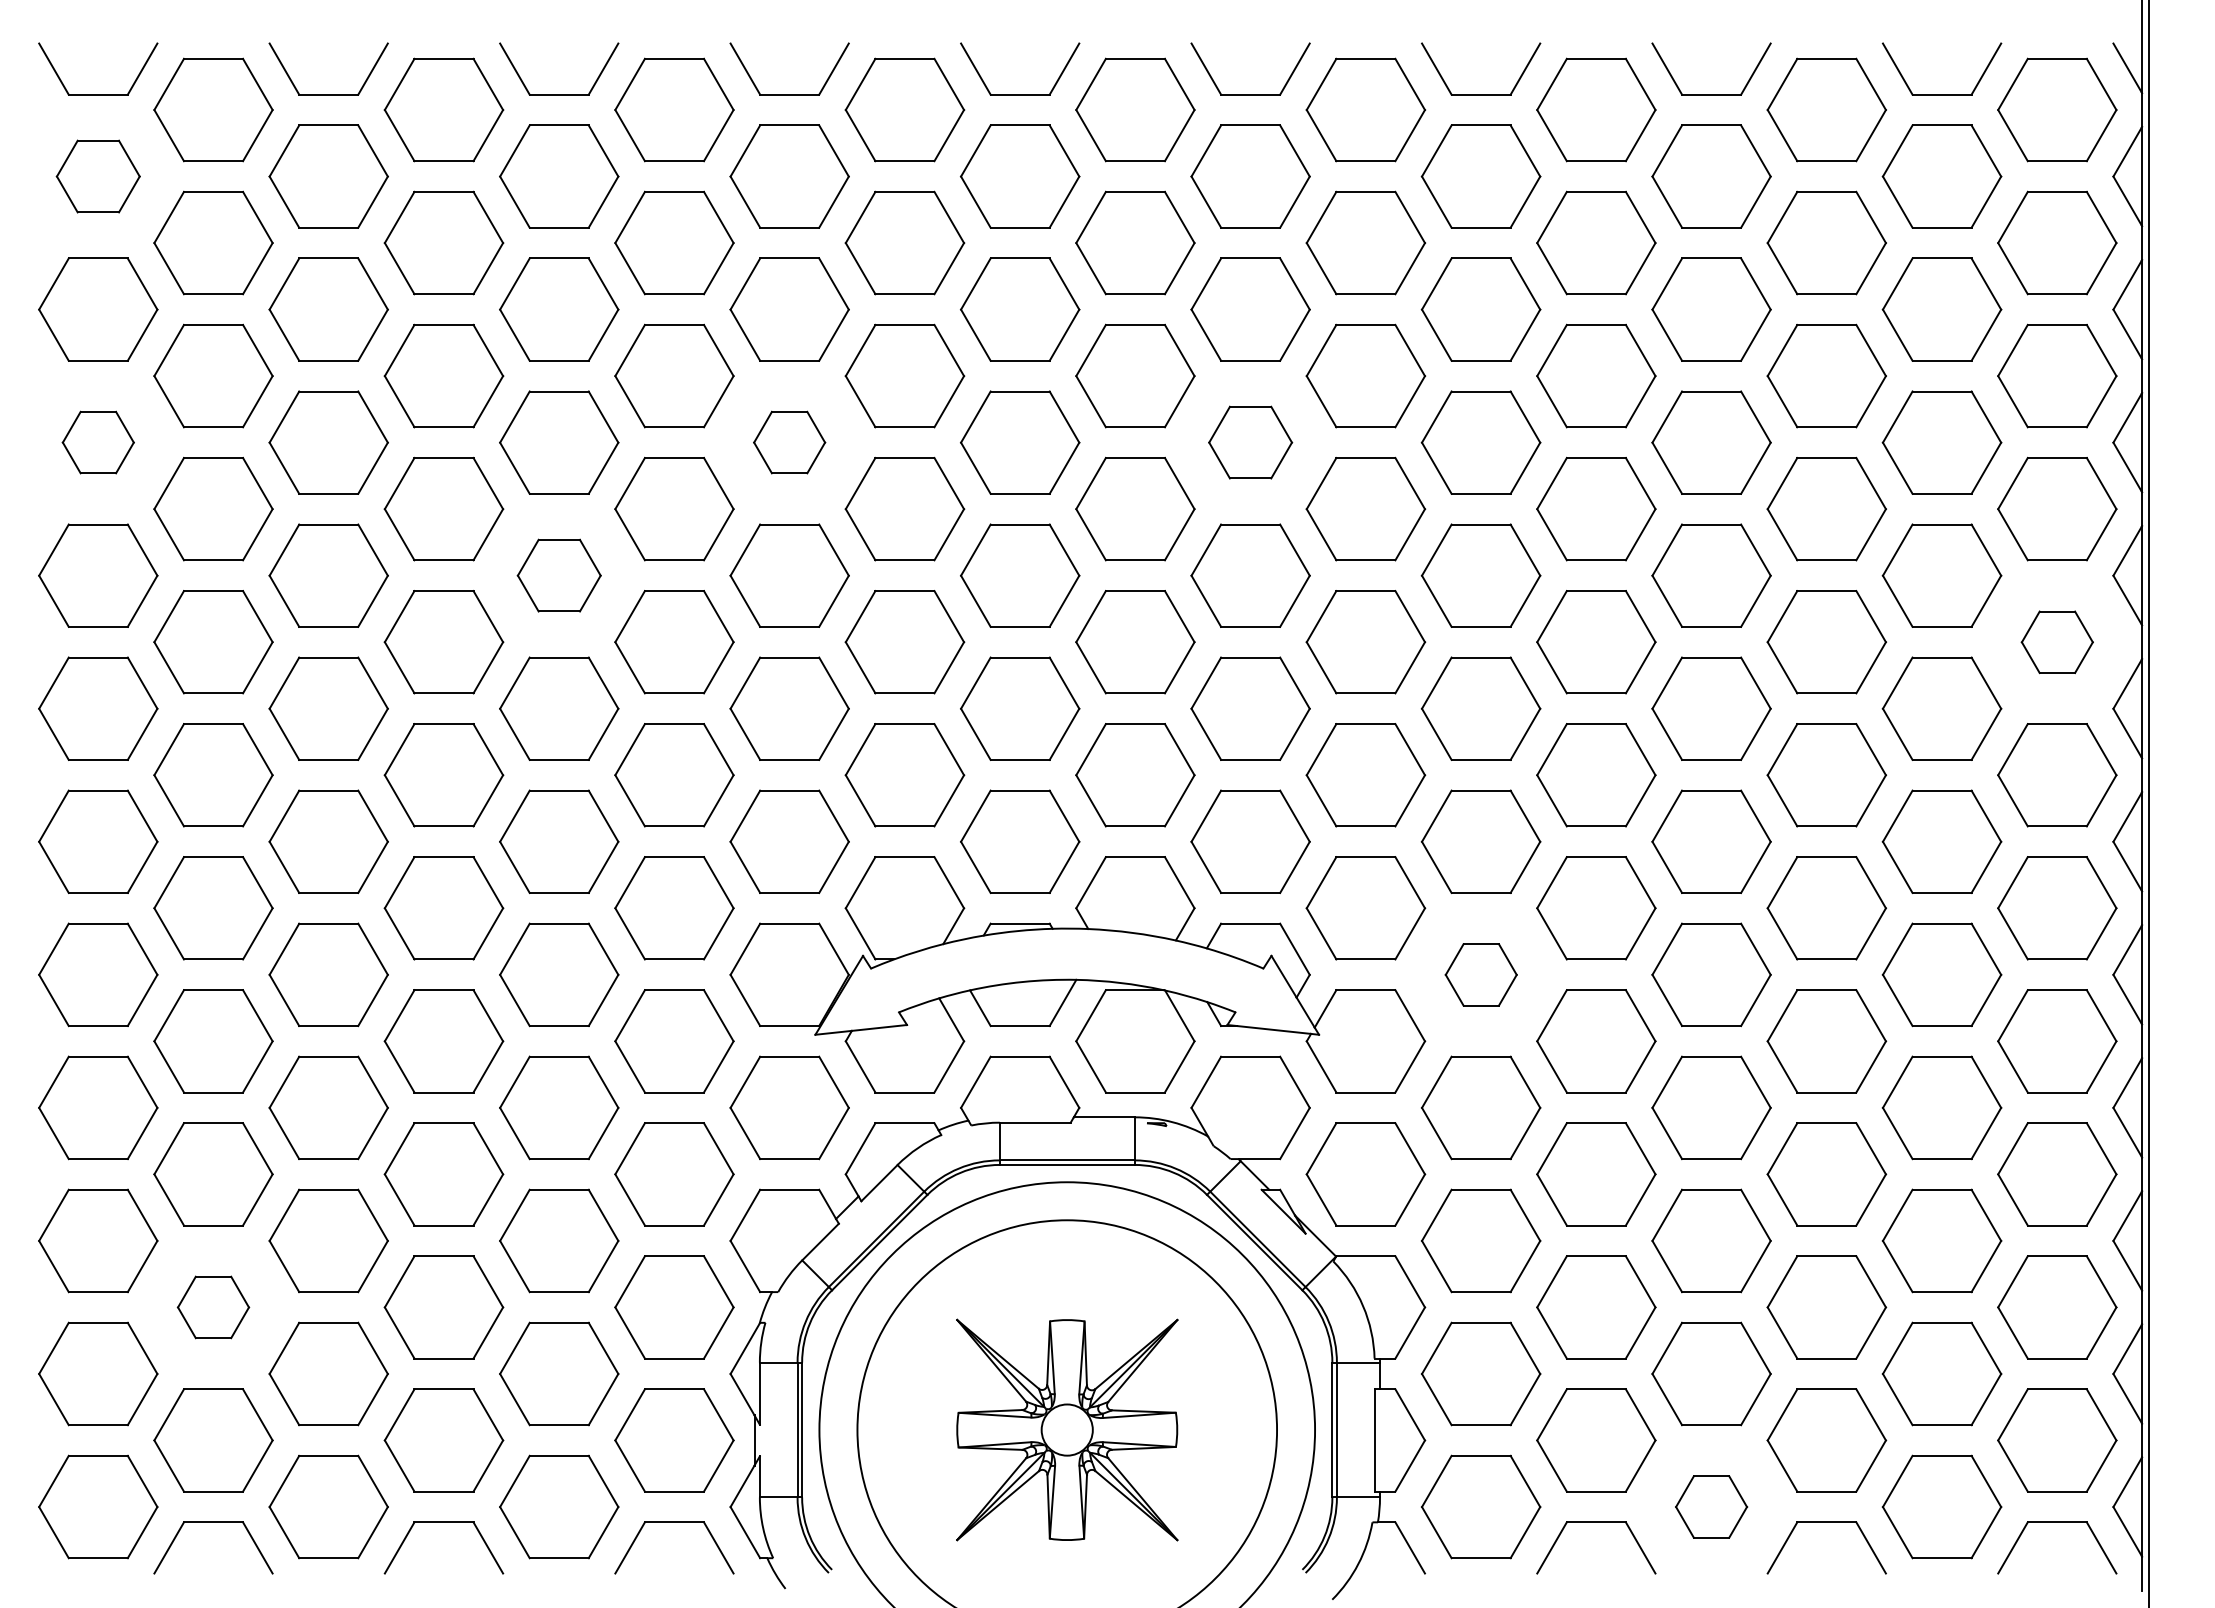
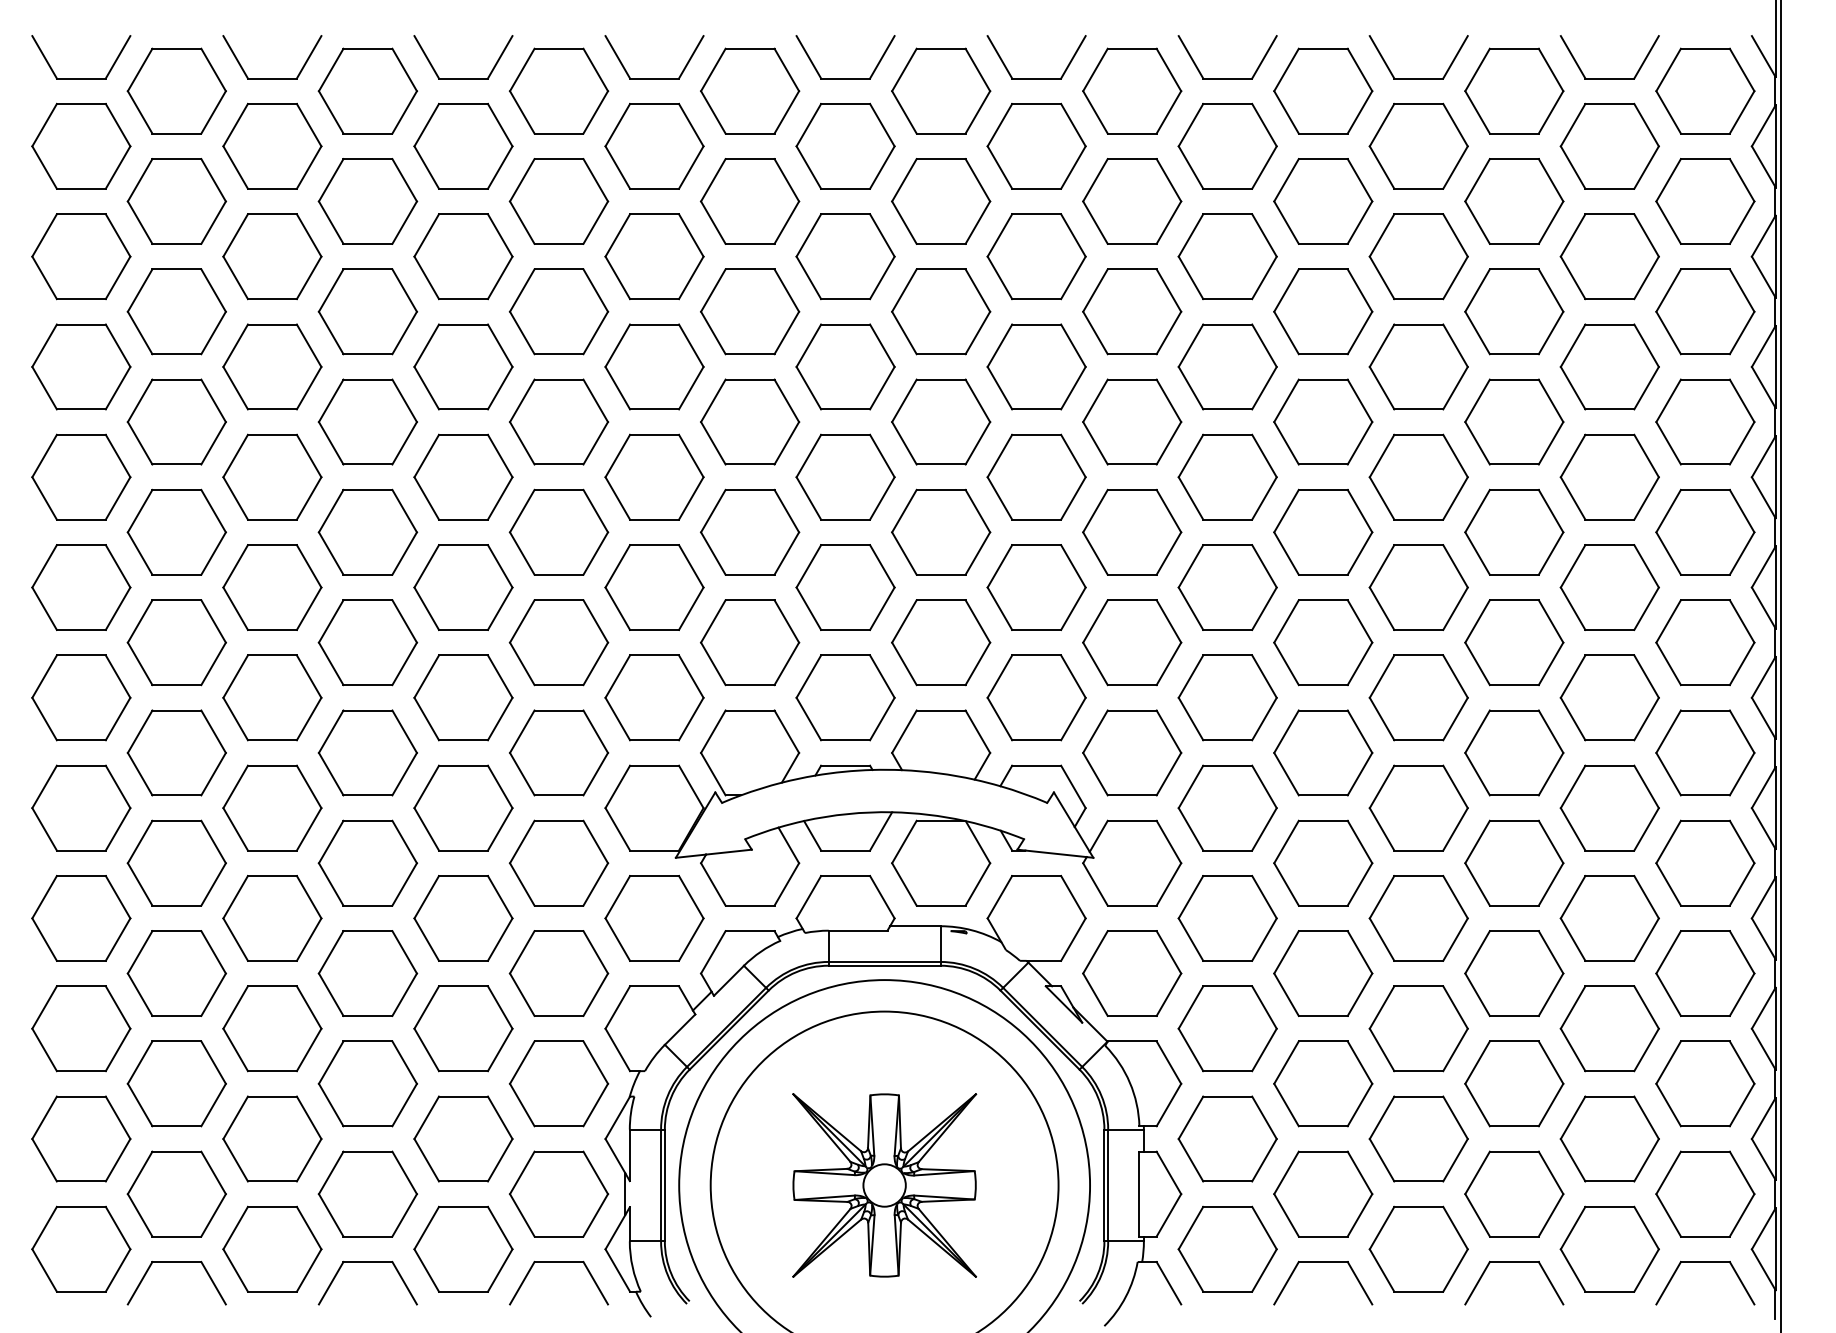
part: (98, 176) -> (81, 146), size x1.43
part: (98, 442) -> (81, 366), size x1.67
part: (789, 442) -> (654, 366), size x1.67
part: (1250, 442) -> (1036, 366), size x1.43
part: (559, 575) -> (463, 477), size x1.43
part: (2057, 642) -> (1705, 532), size x1.67
part: (1481, 974) -> (1228, 807), size x1.67
part: (213, 1307) -> (176, 1083), size x1.67
part: (1711, 1506) -> (1418, 1248), size x1.67

